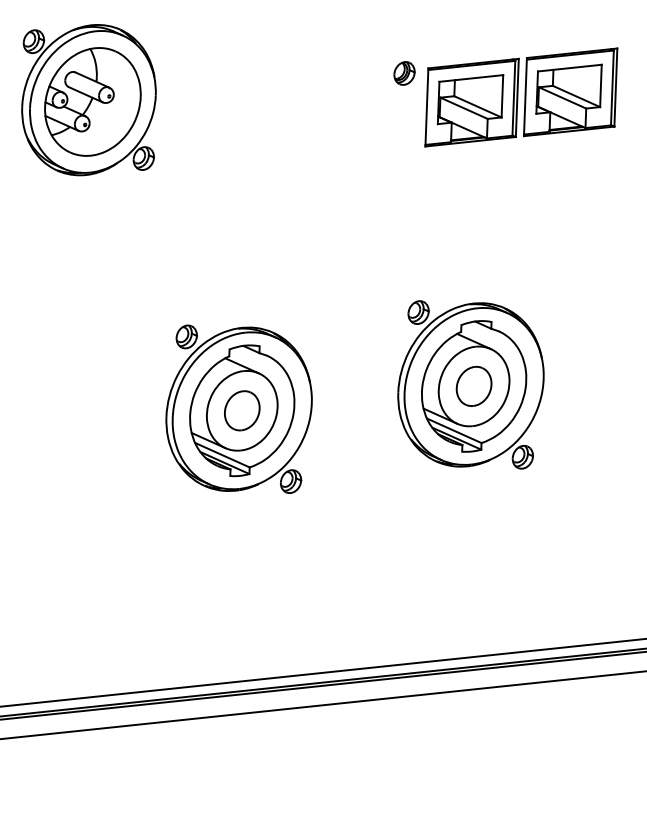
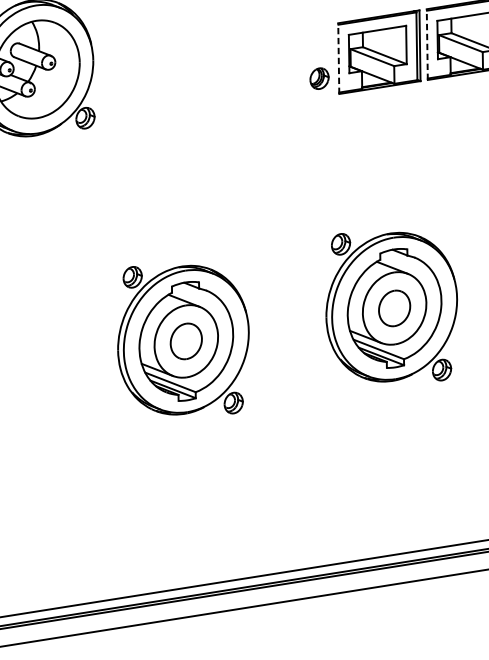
part: (404, 73) -> (319, 78), moved
line: (525, 96) -> (427, 44), solid -> dashed
line: (426, 106) -> (338, 57), solid -> dashed

